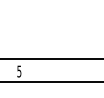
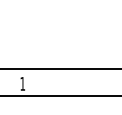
text: (19, 71) -> (22, 83), 5 -> 1

